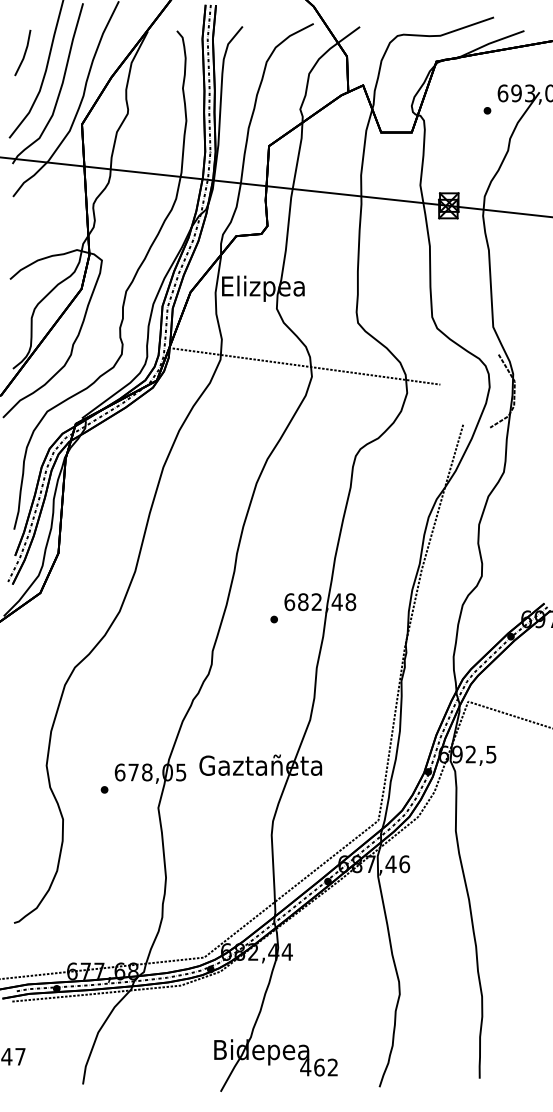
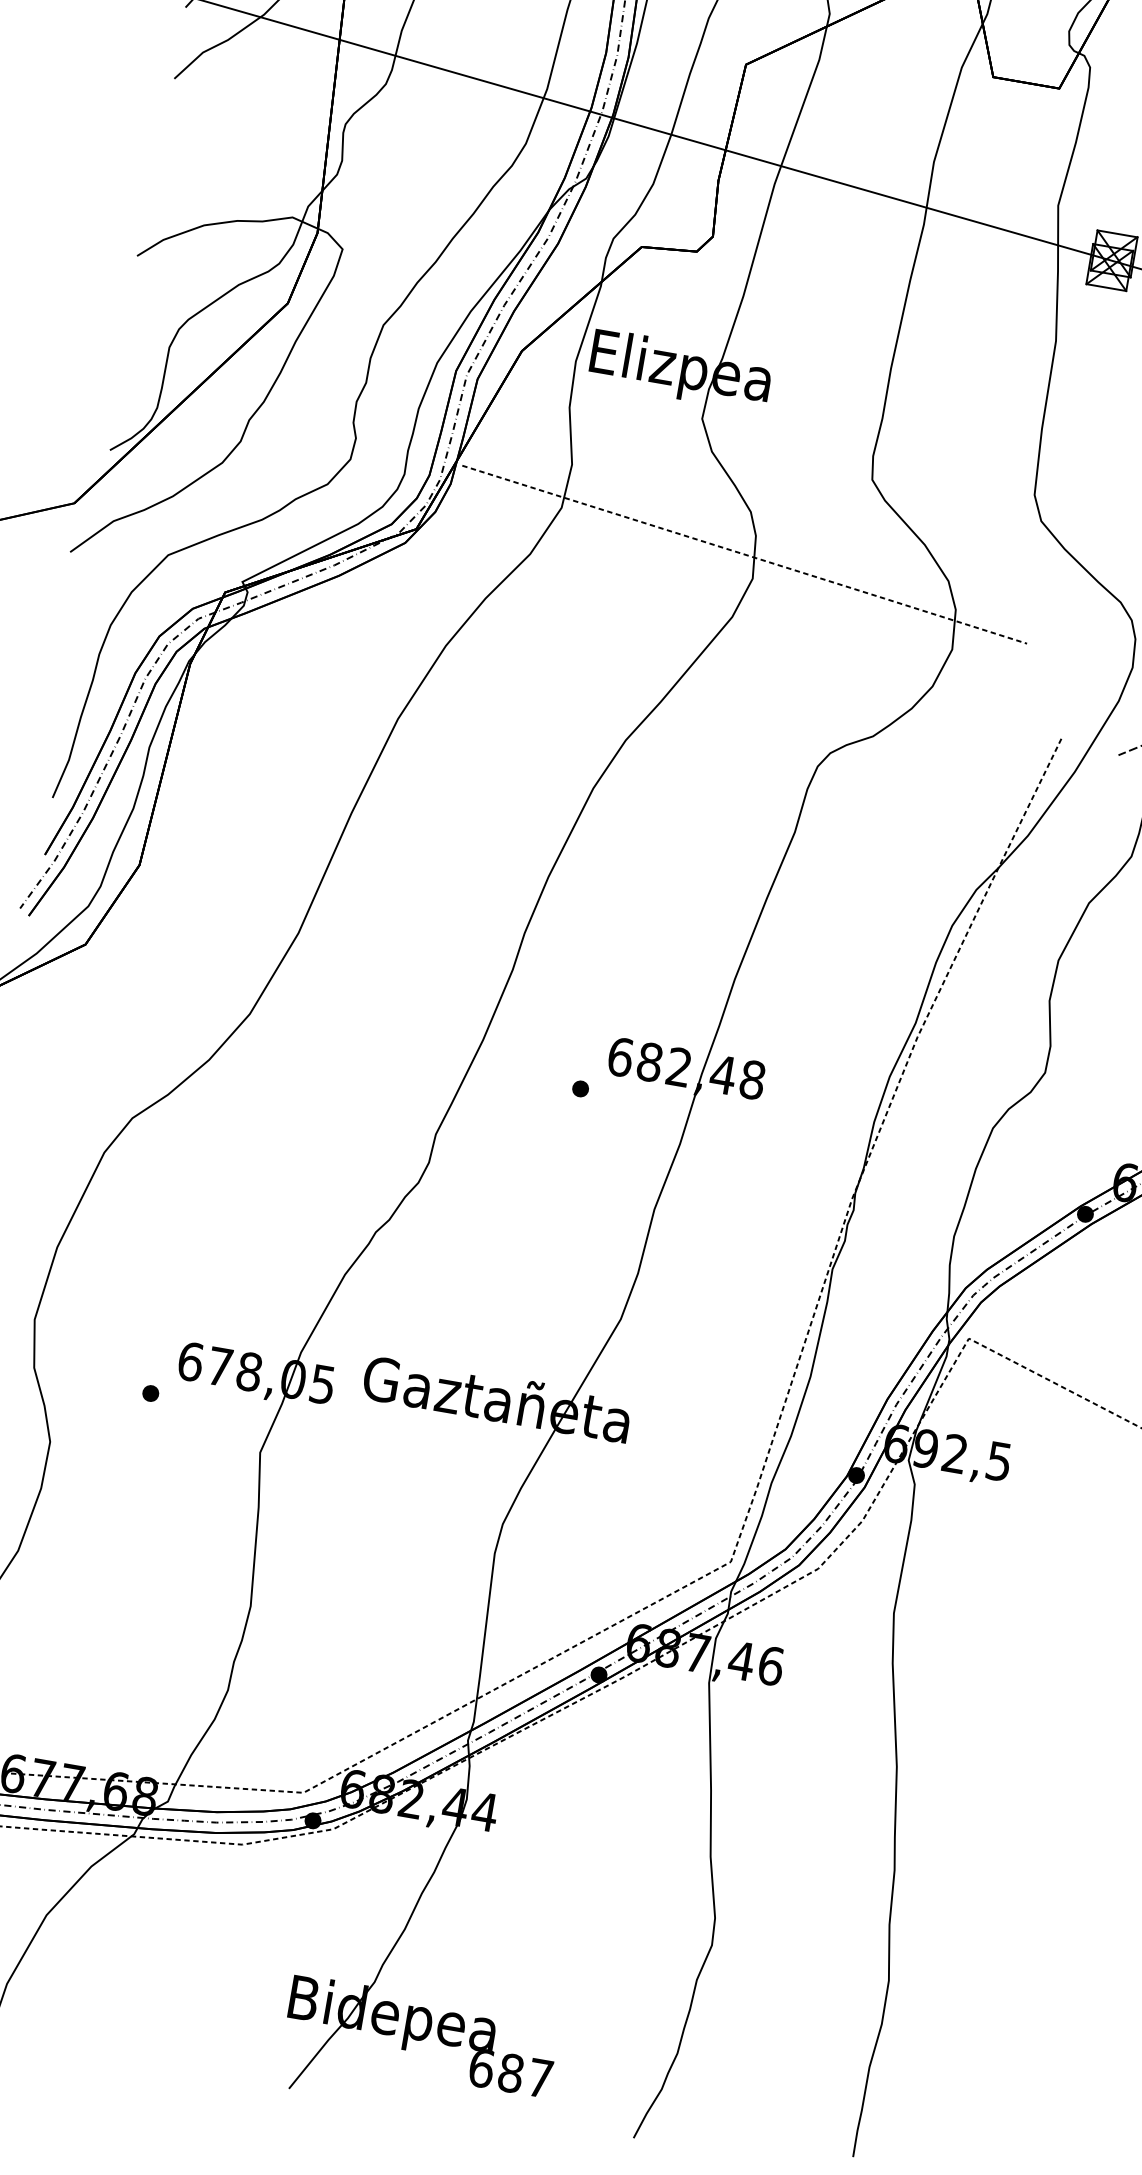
text: (318, 1067) -> (509, 2072), 462 -> 687

